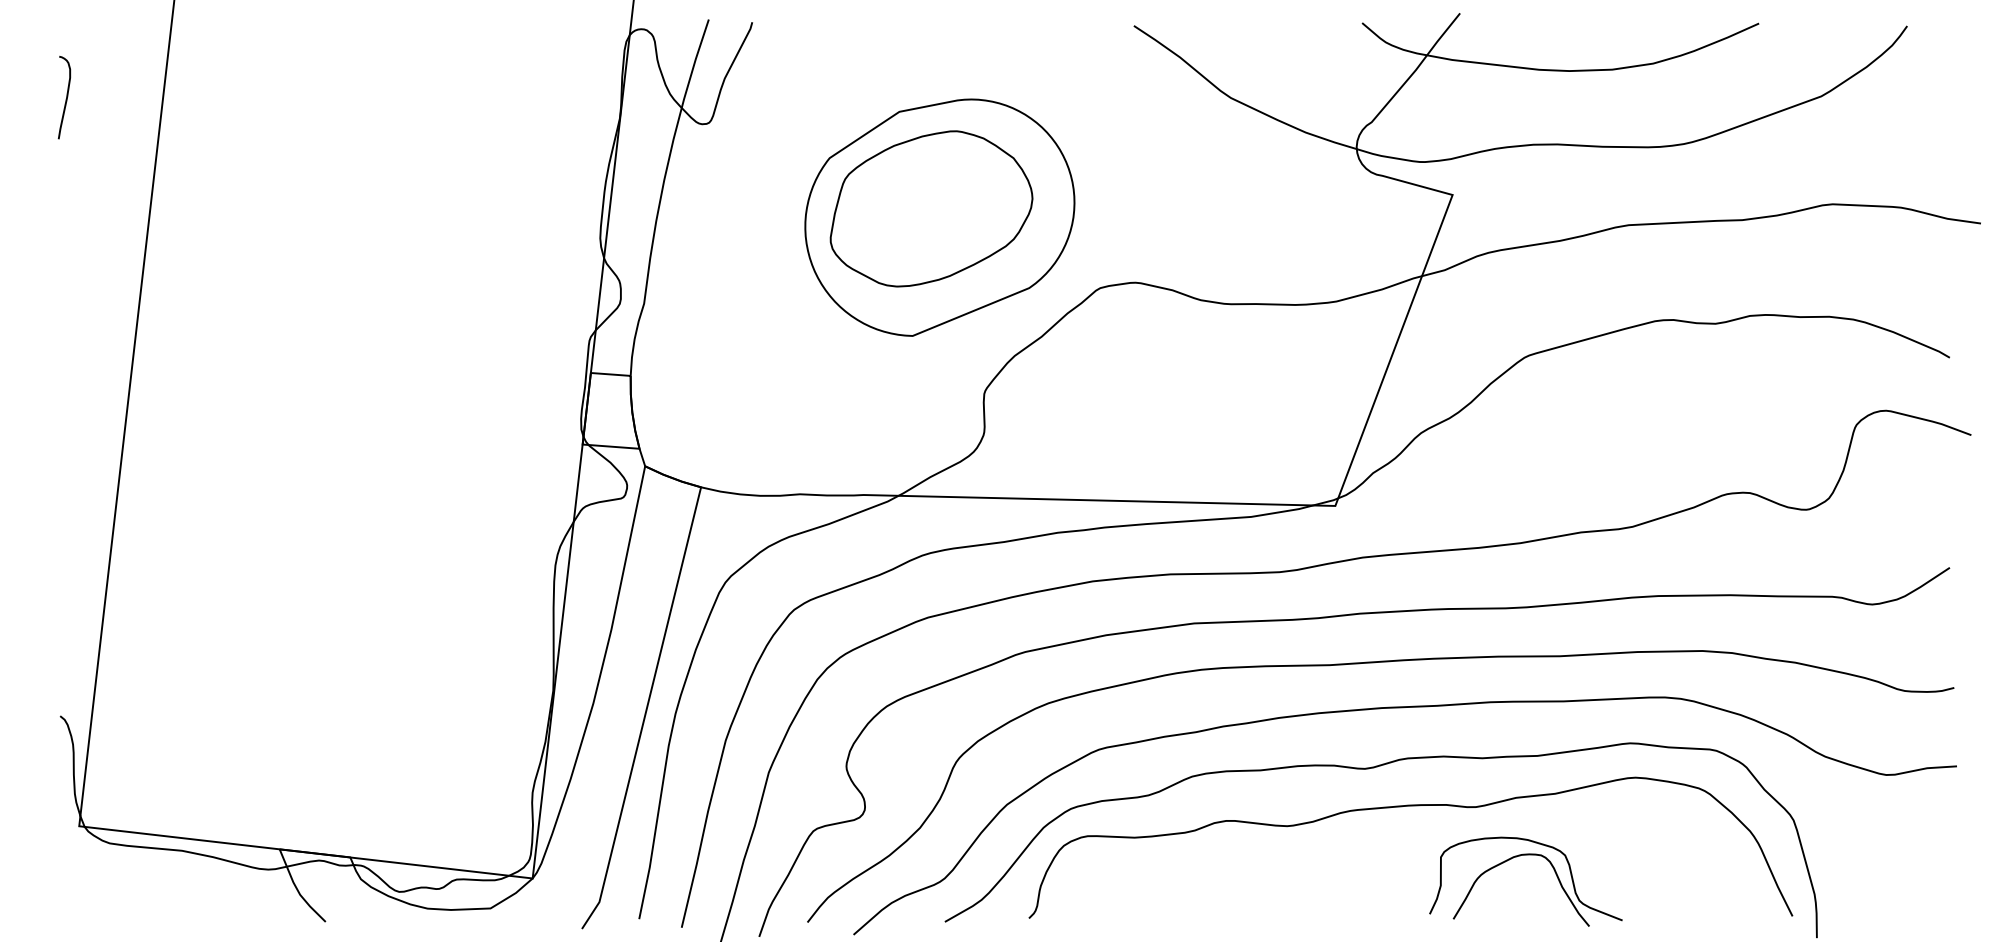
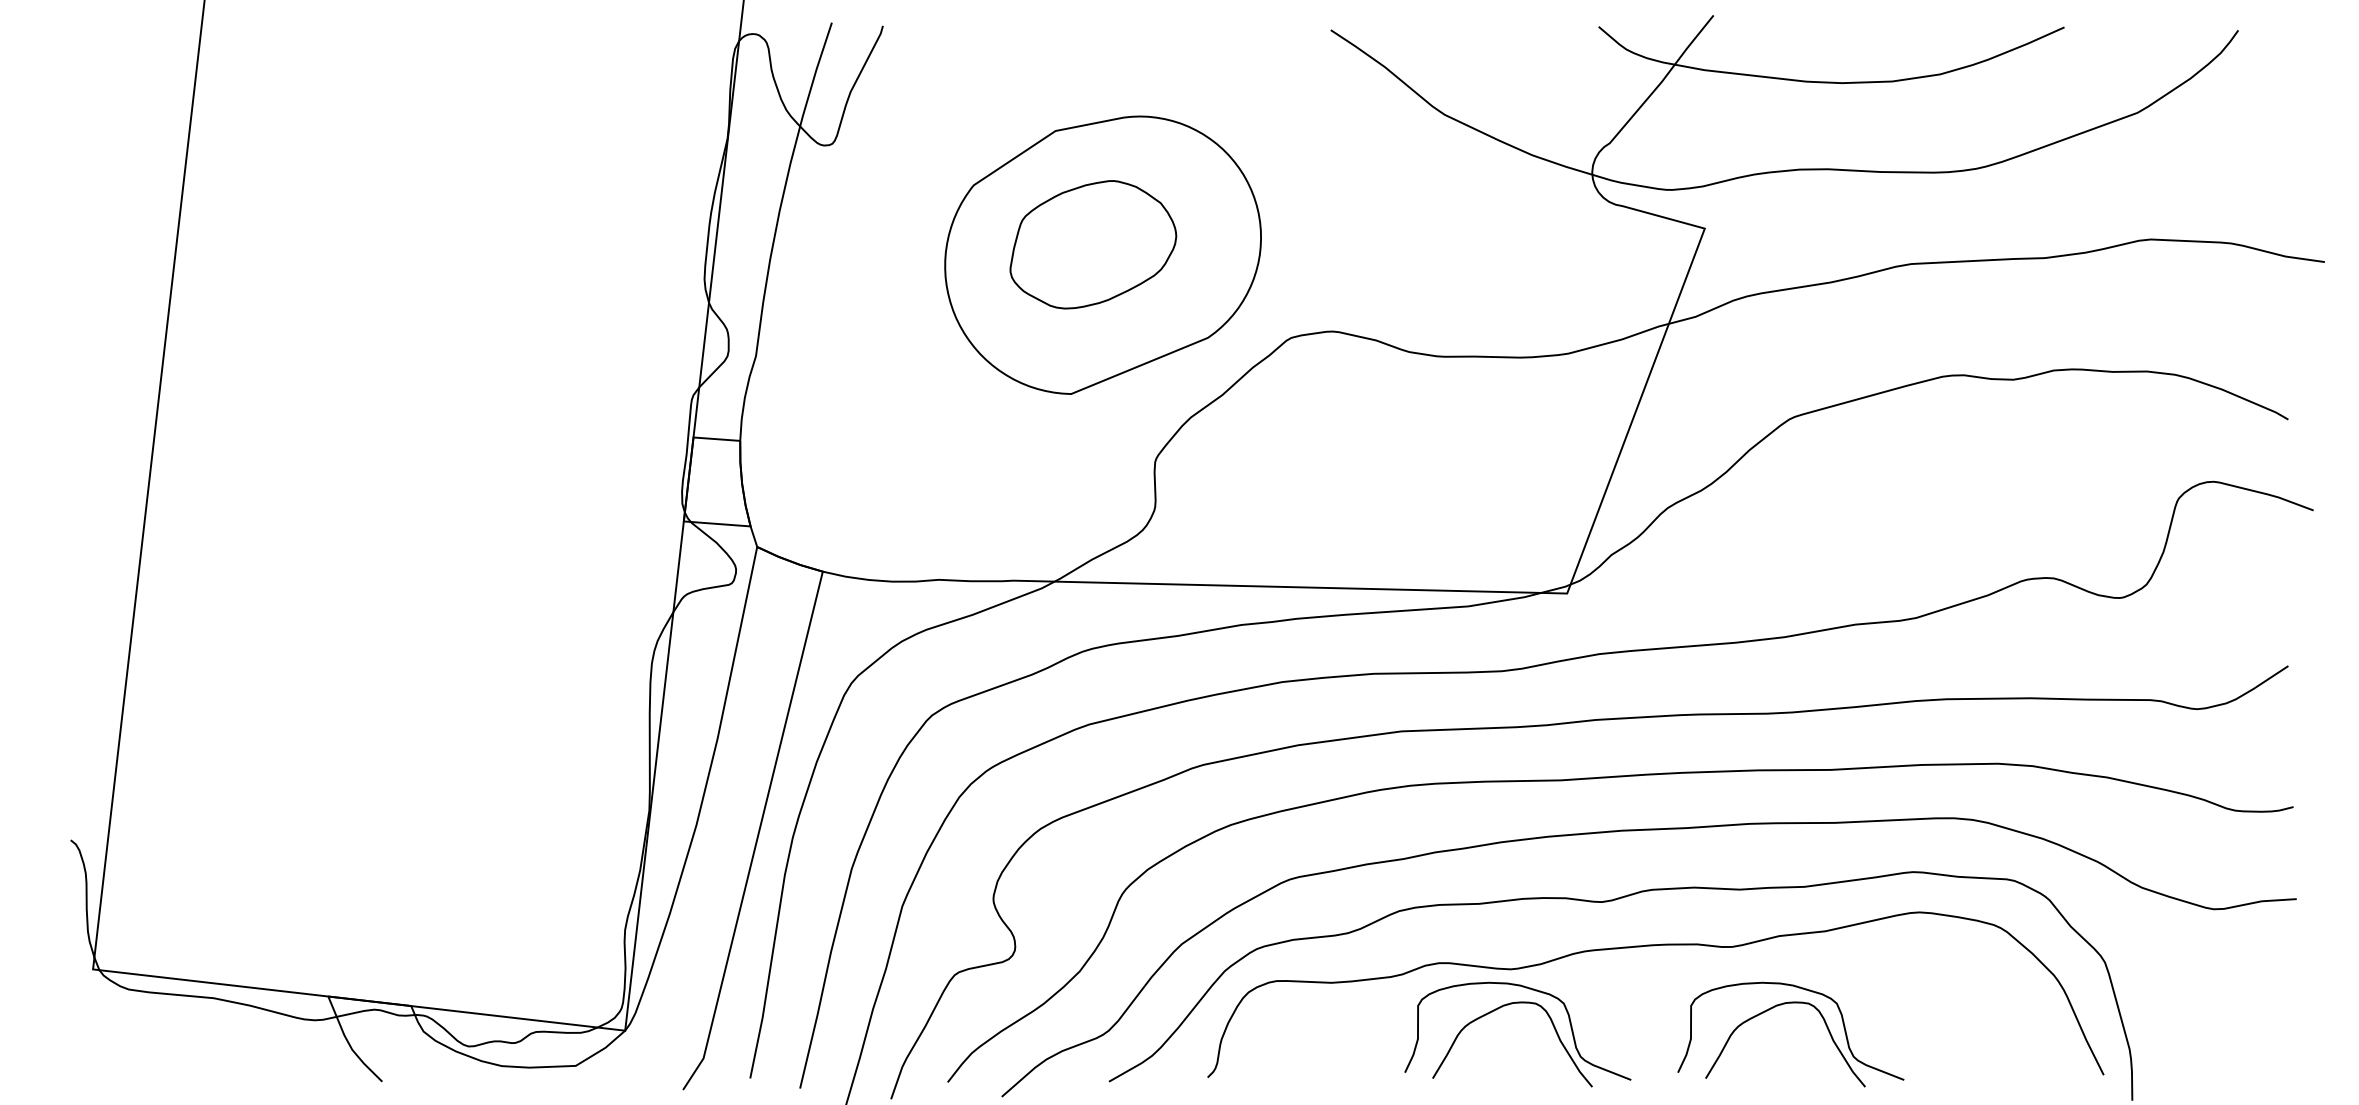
curve: (65, 97) -> (77, 114), removed
part: (931, 208) -> (1093, 244), size x0.7
part: (1285, 857) -> (1508, 1005), added

